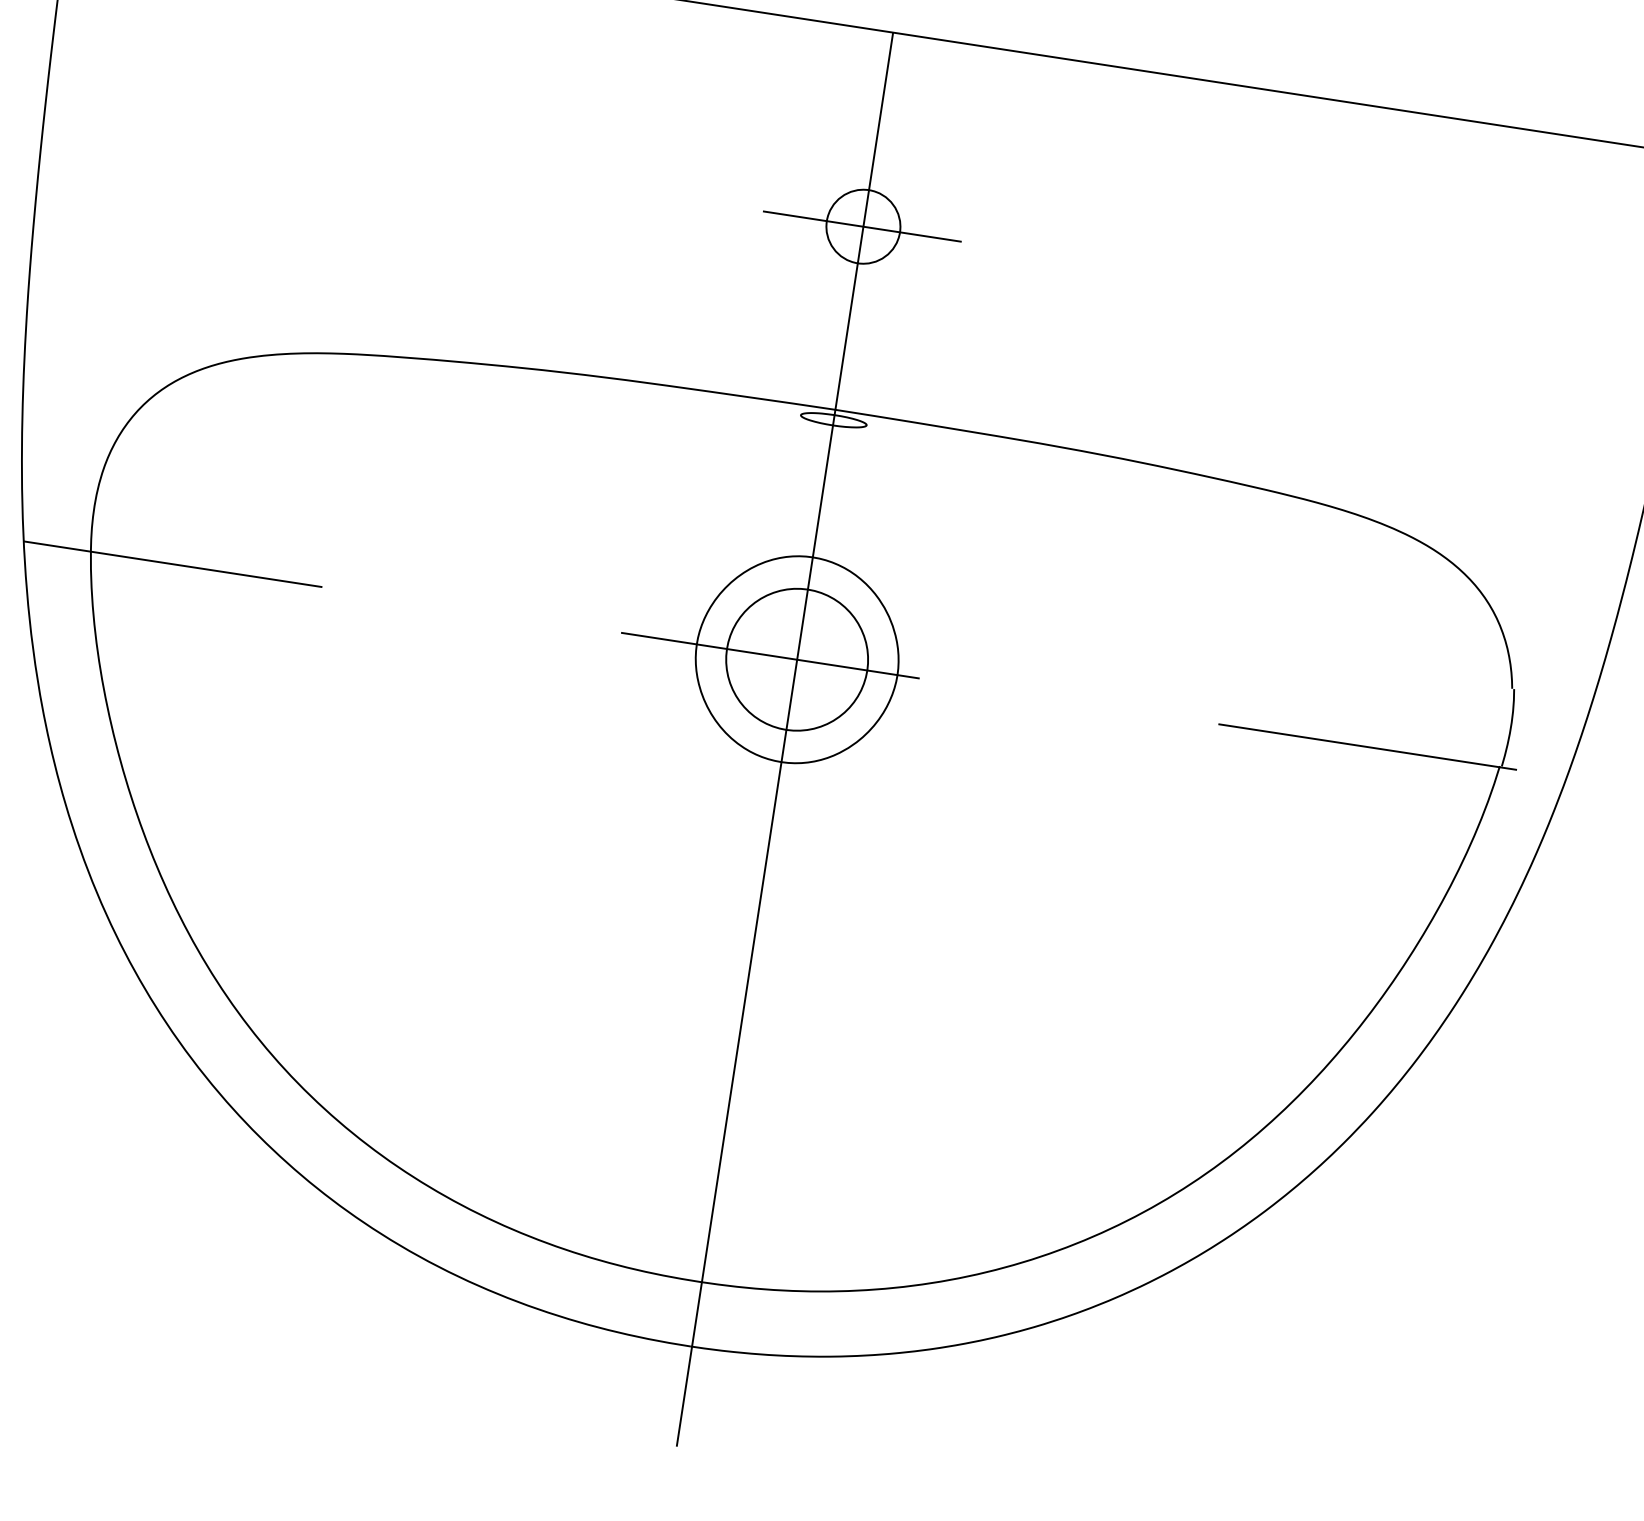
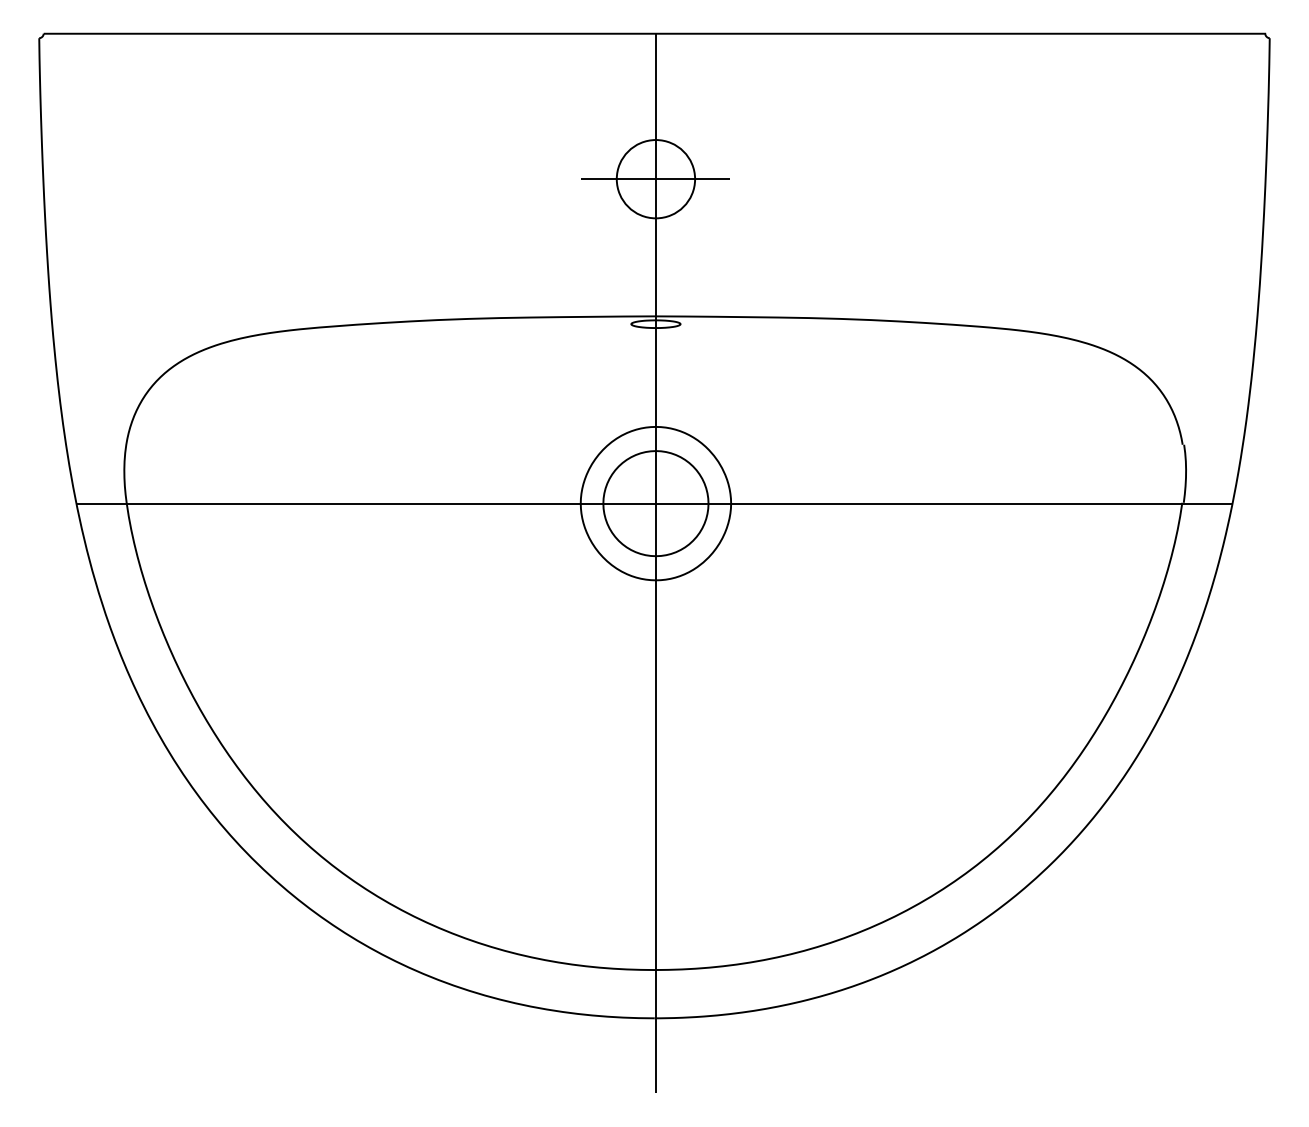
circle: (862, 227) -> (655, 179), size x1.43
line: (796, 659) -> (655, 503), dashed -> solid

